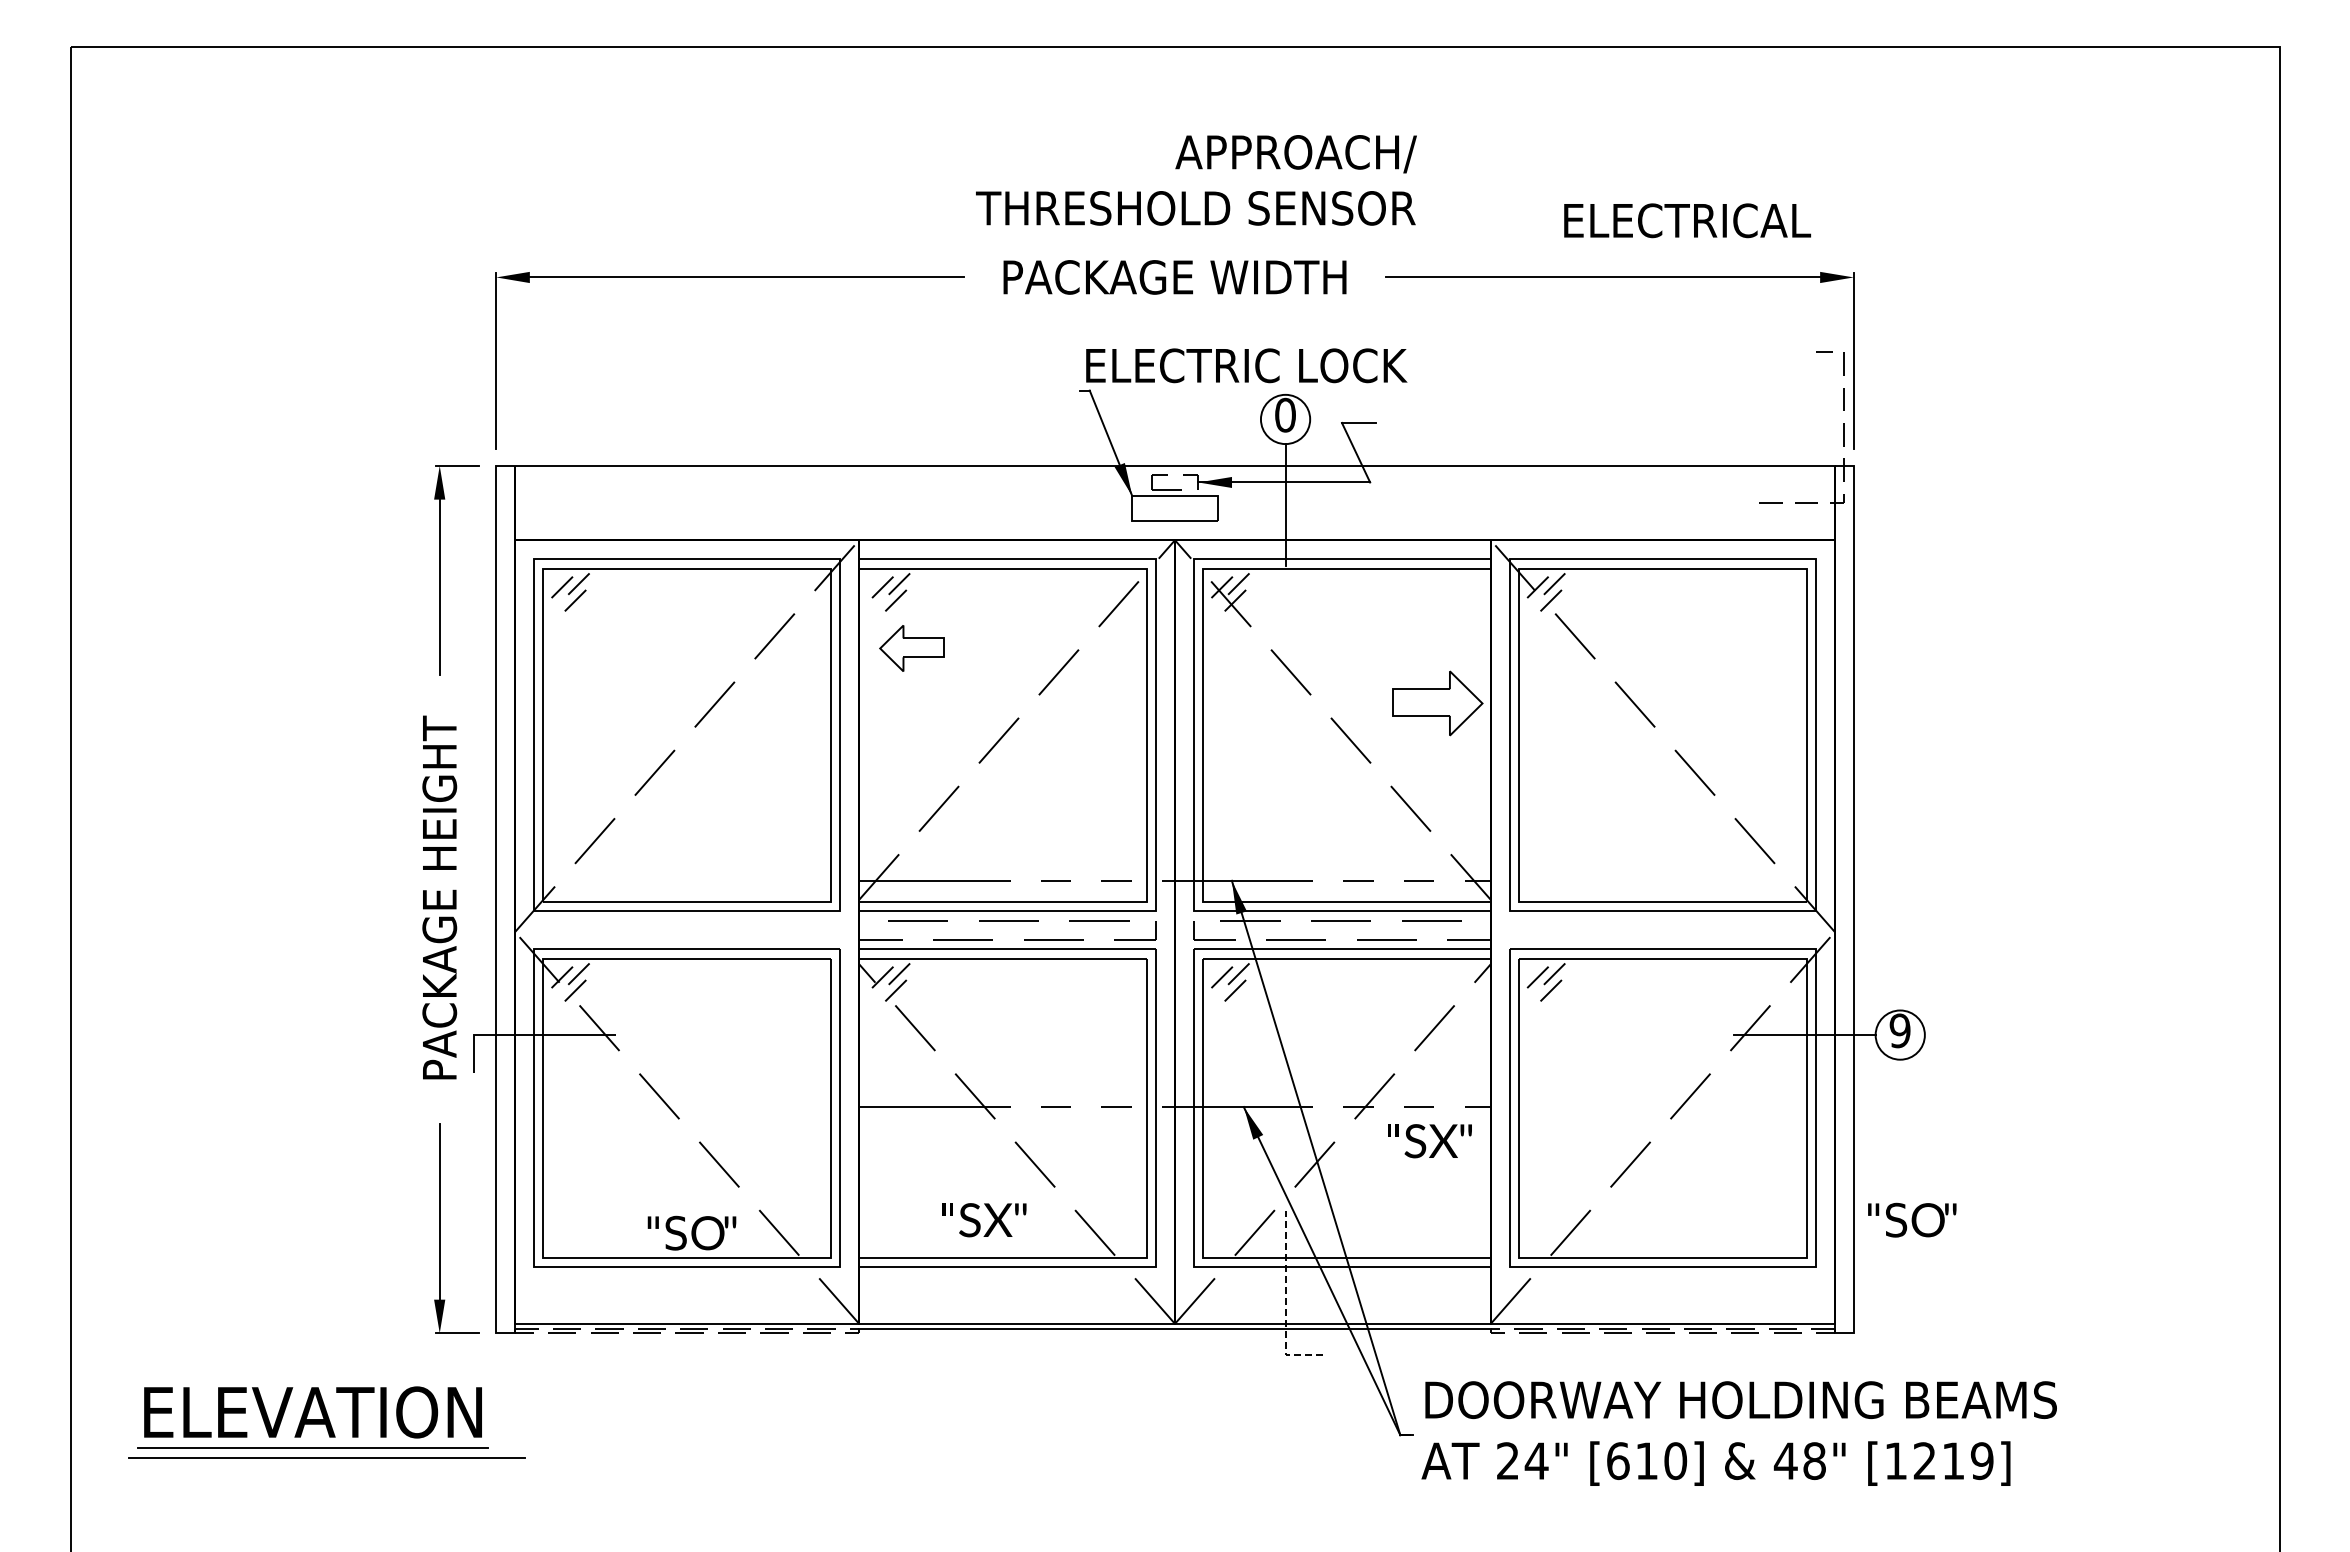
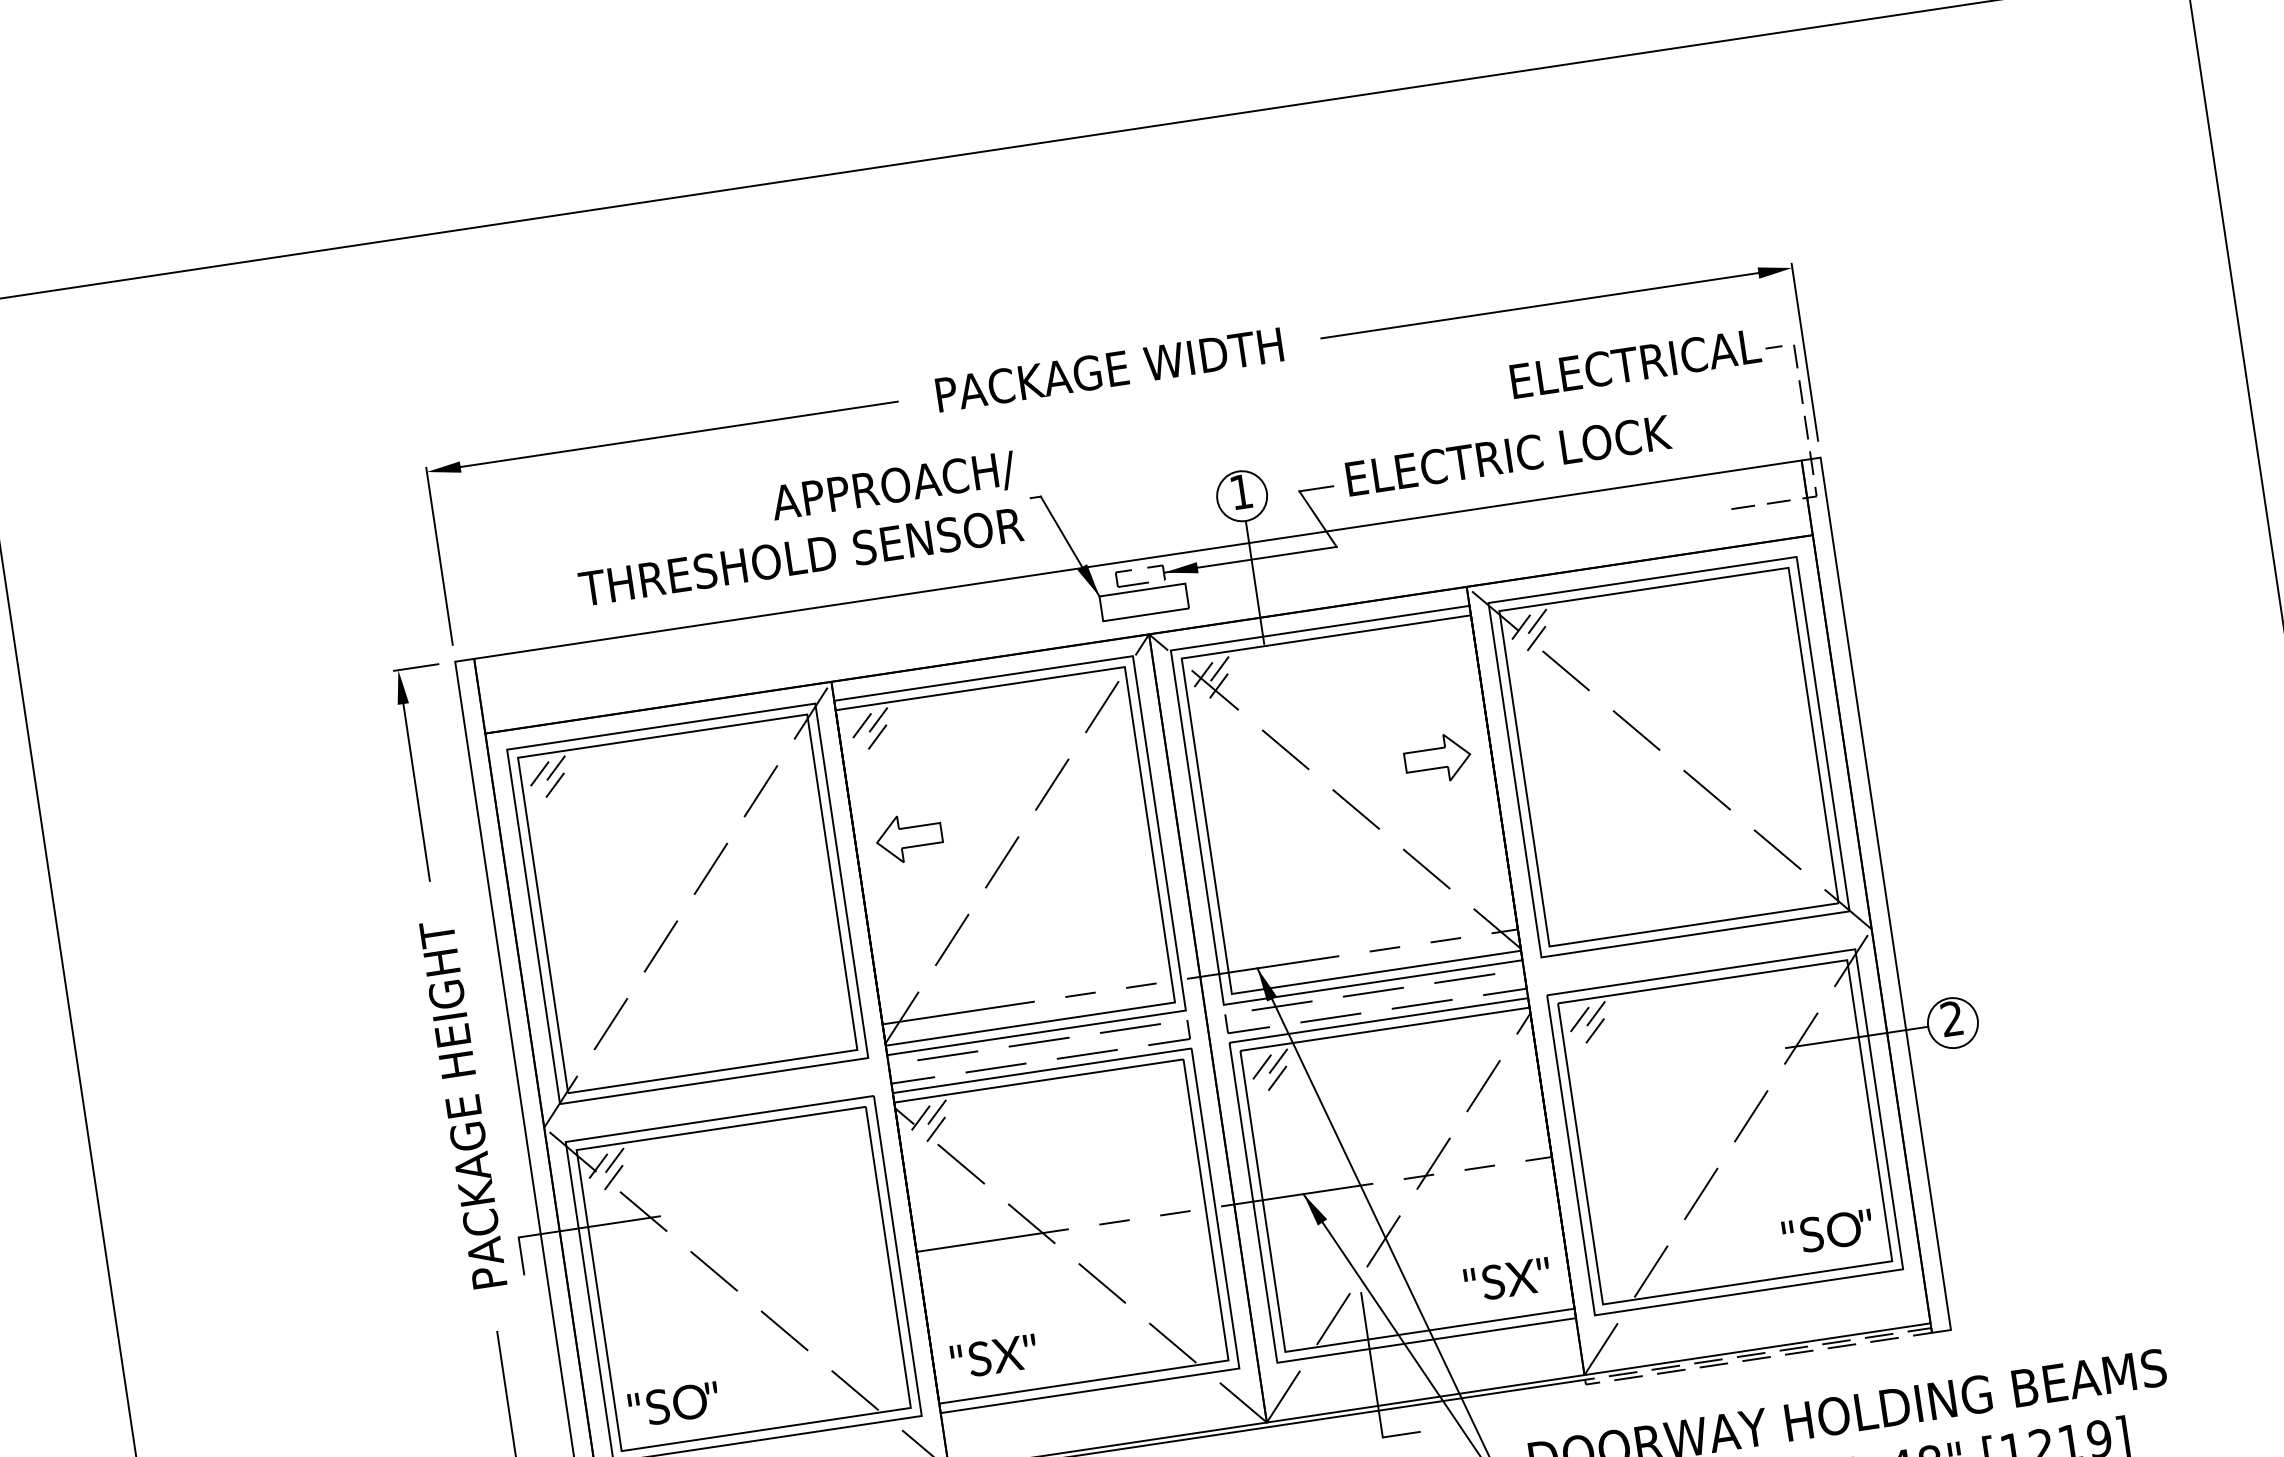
text: (1196, 180) -> (797, 528), moved
text: (1687, 220) -> (1635, 363), moved
text: (1246, 365) -> (1508, 455), moved
text: (1285, 414) -> (1241, 491), 0 -> 1
part: (911, 648) -> (908, 838), moved
part: (1437, 703) -> (1437, 759), size x0.71
text: (1899, 1030) -> (1951, 1018), 9 -> 2
text: (1429, 1141) -> (1507, 1280), moved
text: (1912, 1219) -> (1828, 1231), moved
text: (984, 1220) -> (994, 1357), moved
text: (691, 1232) -> (673, 1403), moved
line: (1285, 1302) -> (1374, 1384), dashed -> solid

